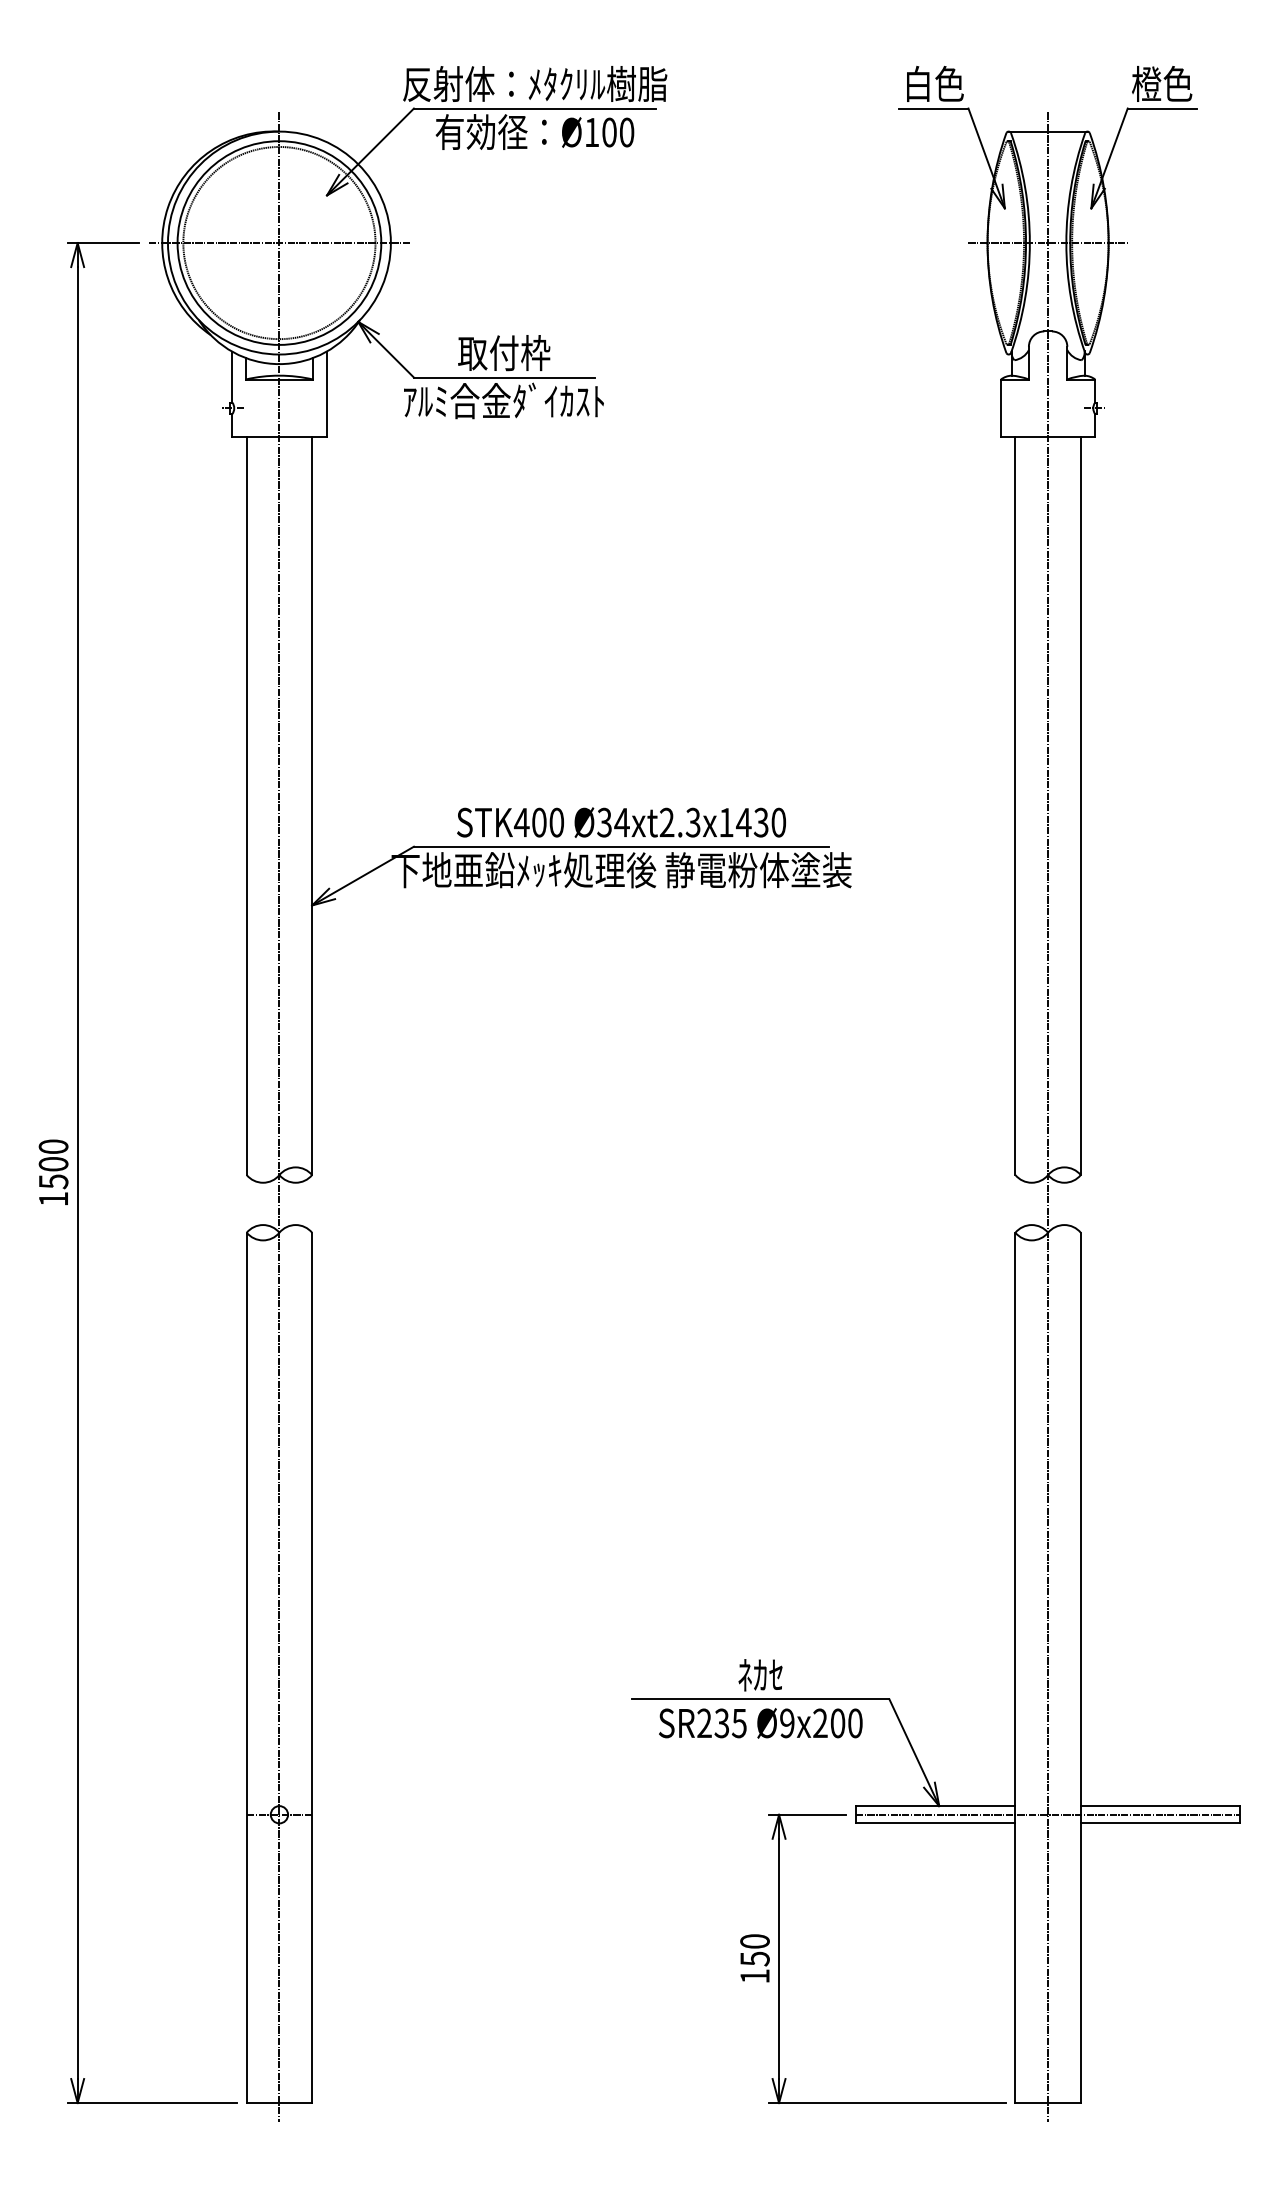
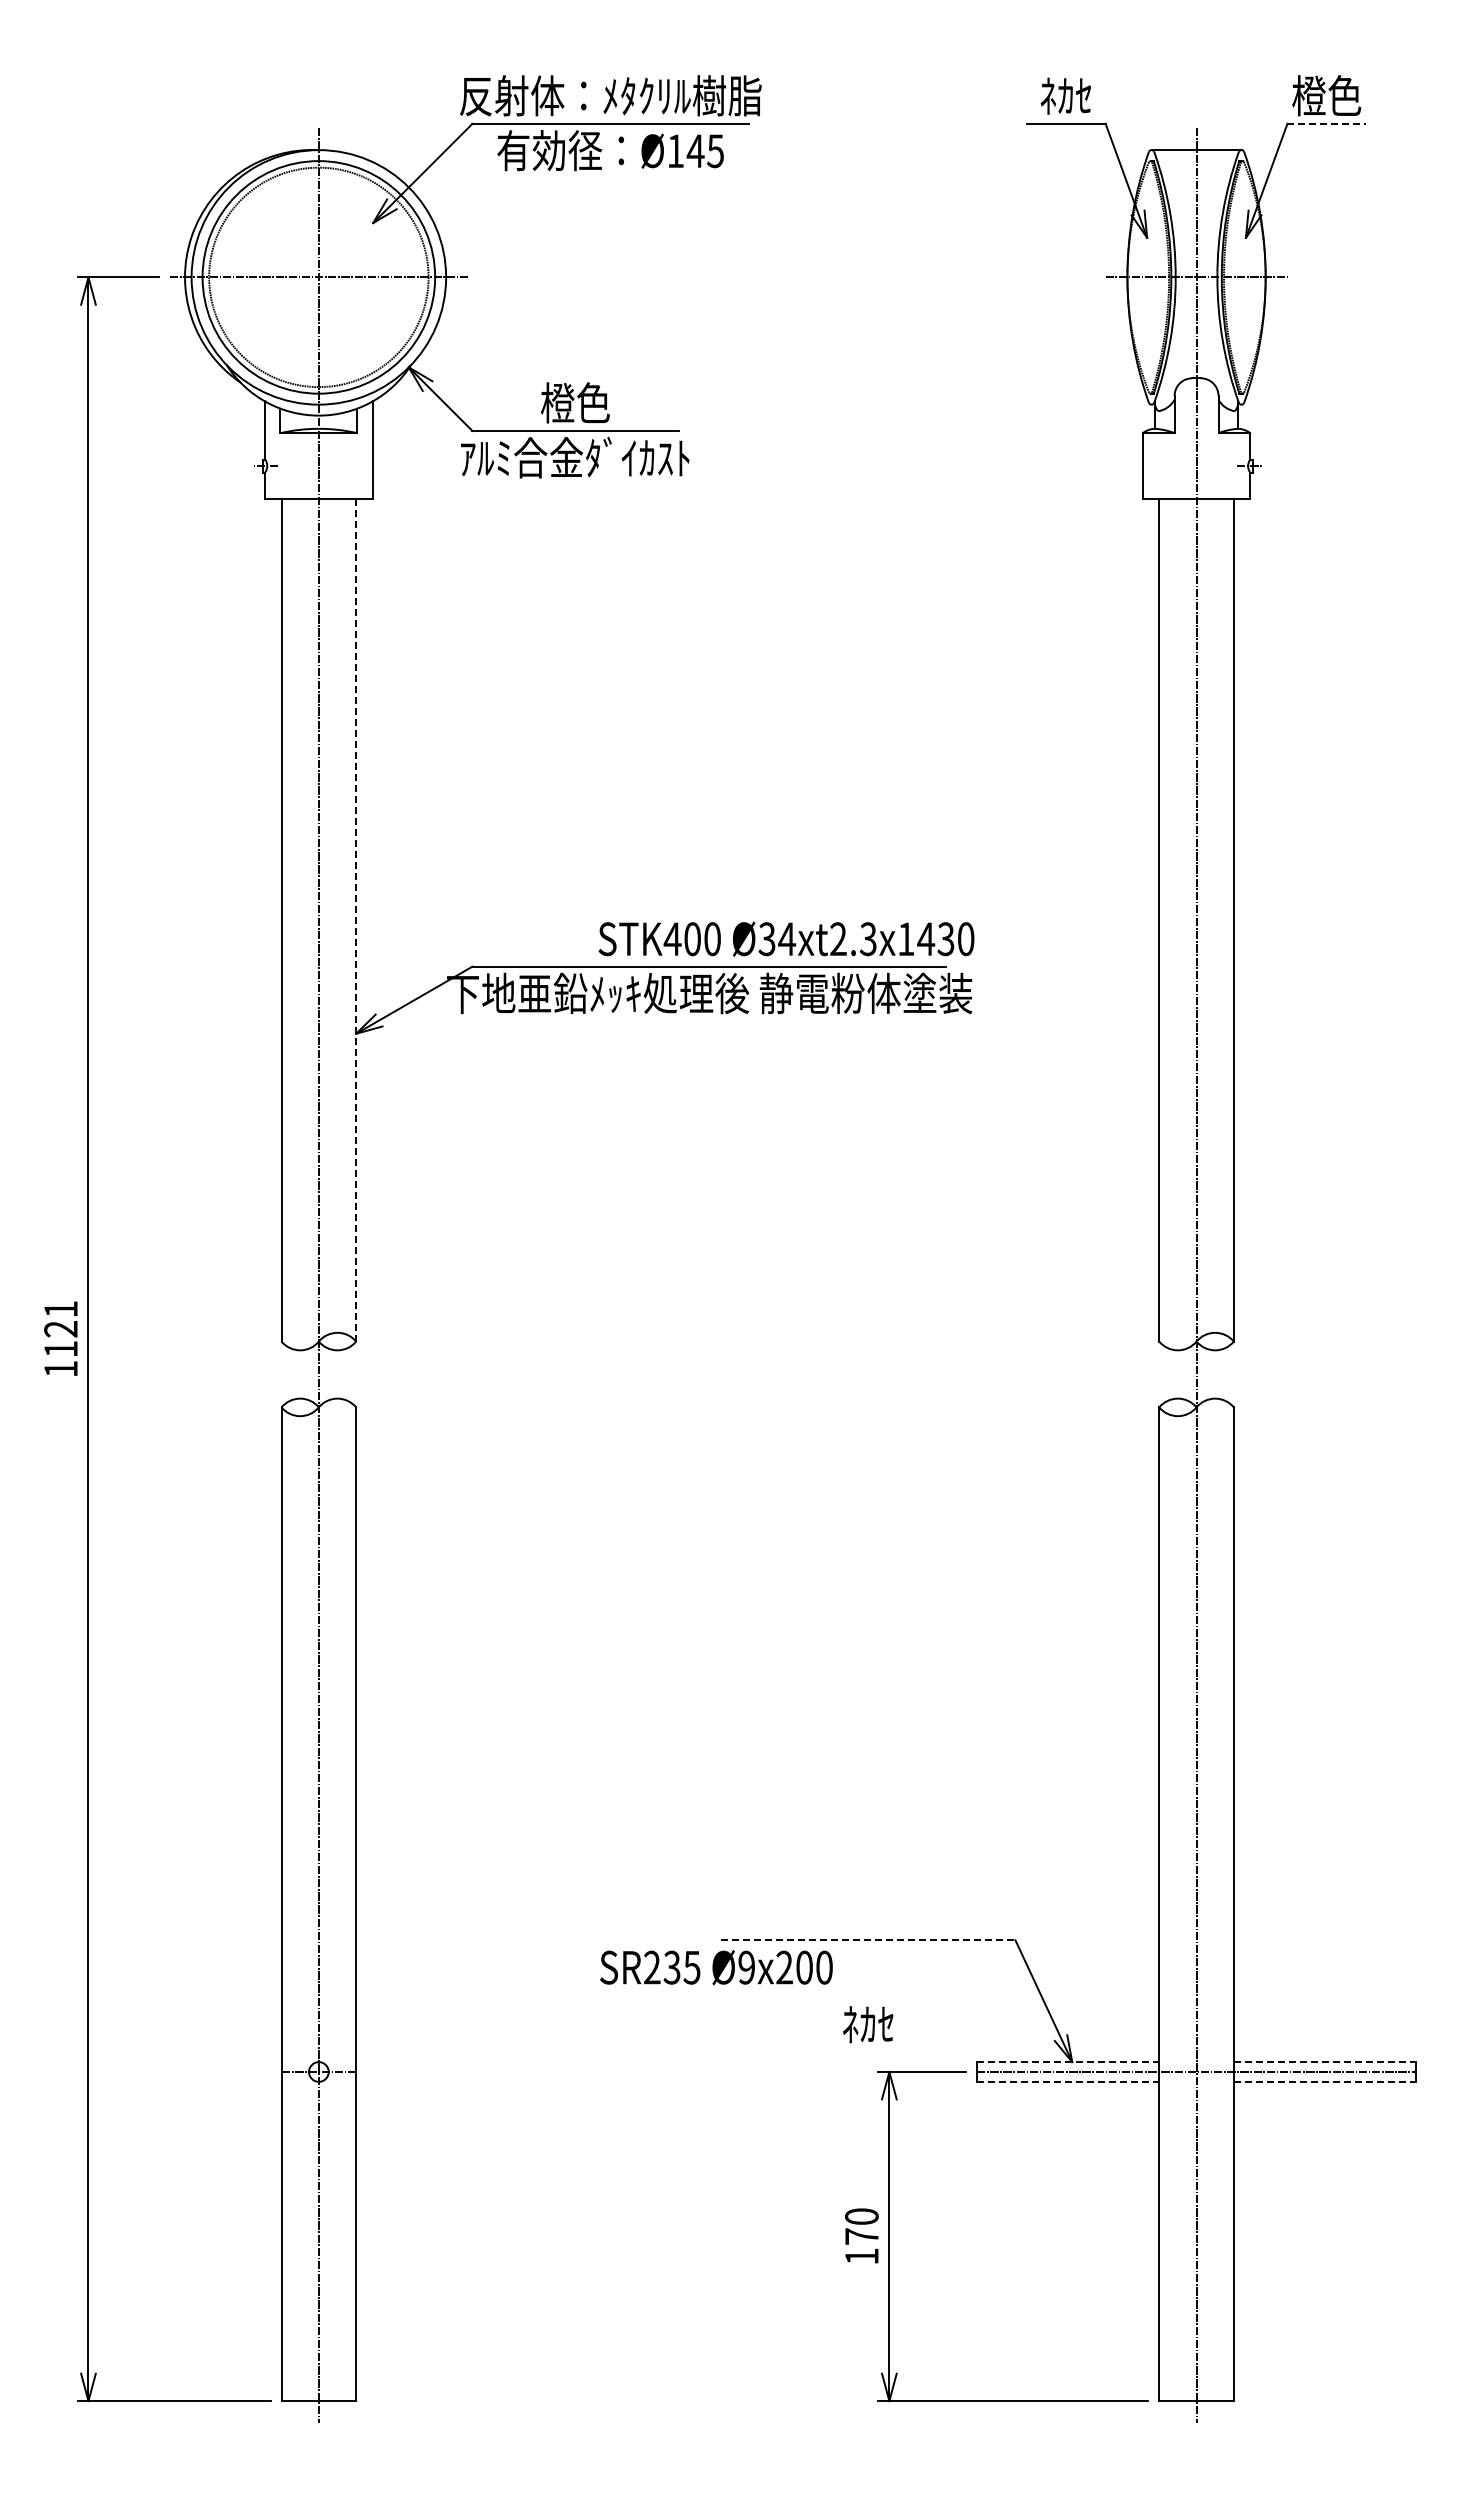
text: (935, 83) -> (1067, 95), 白色 -> ﾈｶｾ
line: (1162, 108) -> (1327, 123), solid -> dashed
text: (617, 132) -> (704, 151), Ø100 -> Ø145
text: (504, 352) -> (575, 402), 取付枠 -> 橙色
line: (312, 805) -> (356, 919), solid -> dashed
text: (621, 822) -> (786, 938), moved
text: (53, 1164) -> (60, 1329), 1500 -> 1121
text: (760, 1675) -> (868, 2024), moved
line: (760, 1699) -> (868, 1940), solid -> dashed
text: (760, 1723) -> (716, 1967), moved
line: (935, 1806) -> (1068, 2062), solid -> dashed
line: (1161, 1806) -> (1325, 2062), solid -> dashed
line: (935, 1823) -> (1068, 2081), solid -> dashed
line: (1161, 1823) -> (1325, 2081), solid -> dashed
text: (754, 1958) -> (861, 2236), 150 -> 170

